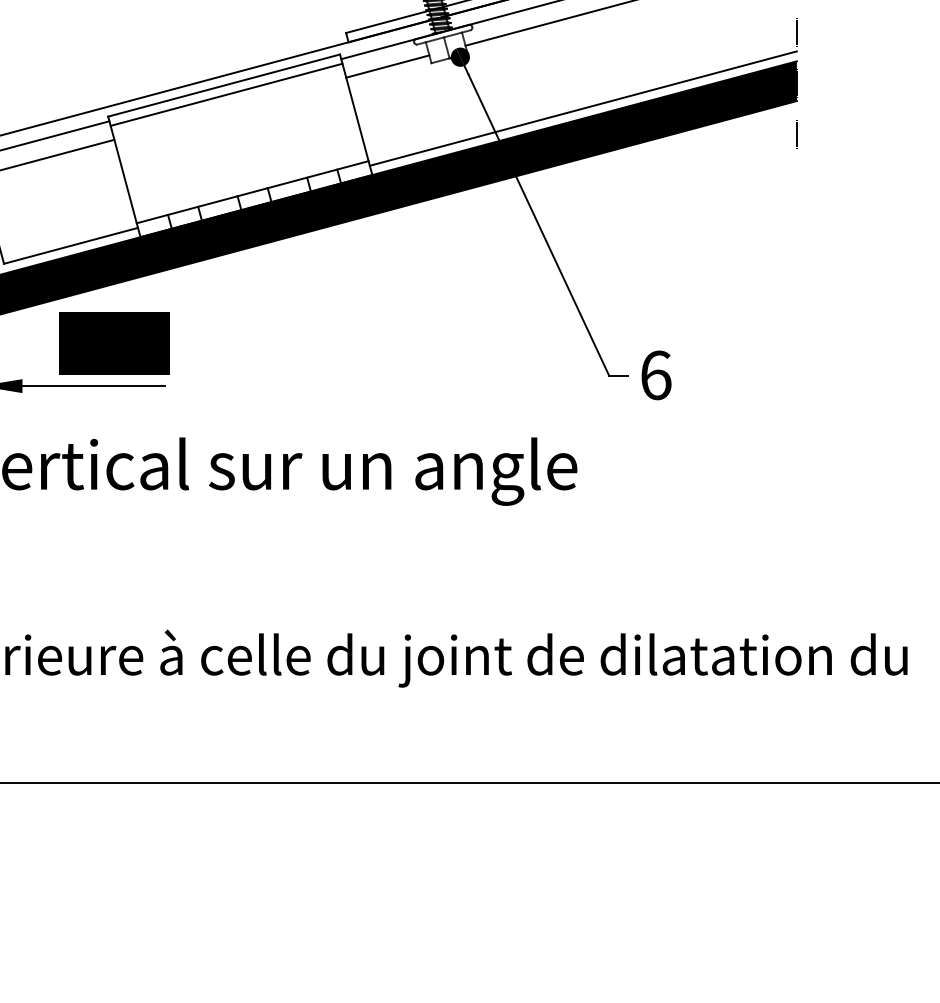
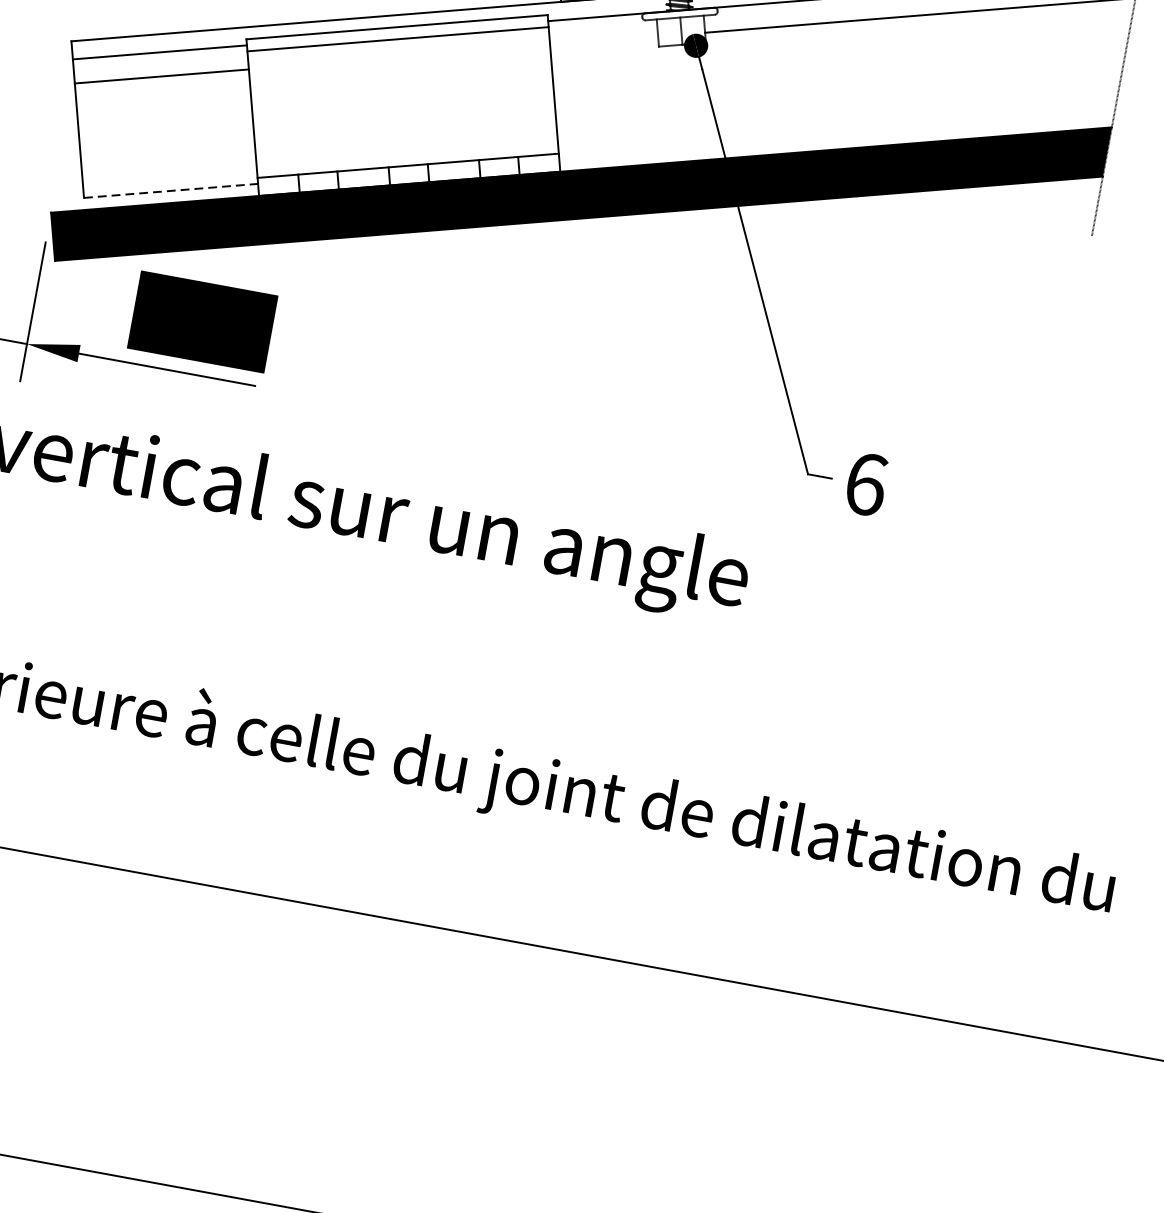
line: (387, 66) -> (603, 40), removed
line: (582, 108) -> (835, 137), removed
line: (71, 245) -> (171, 190), solid -> dashed

